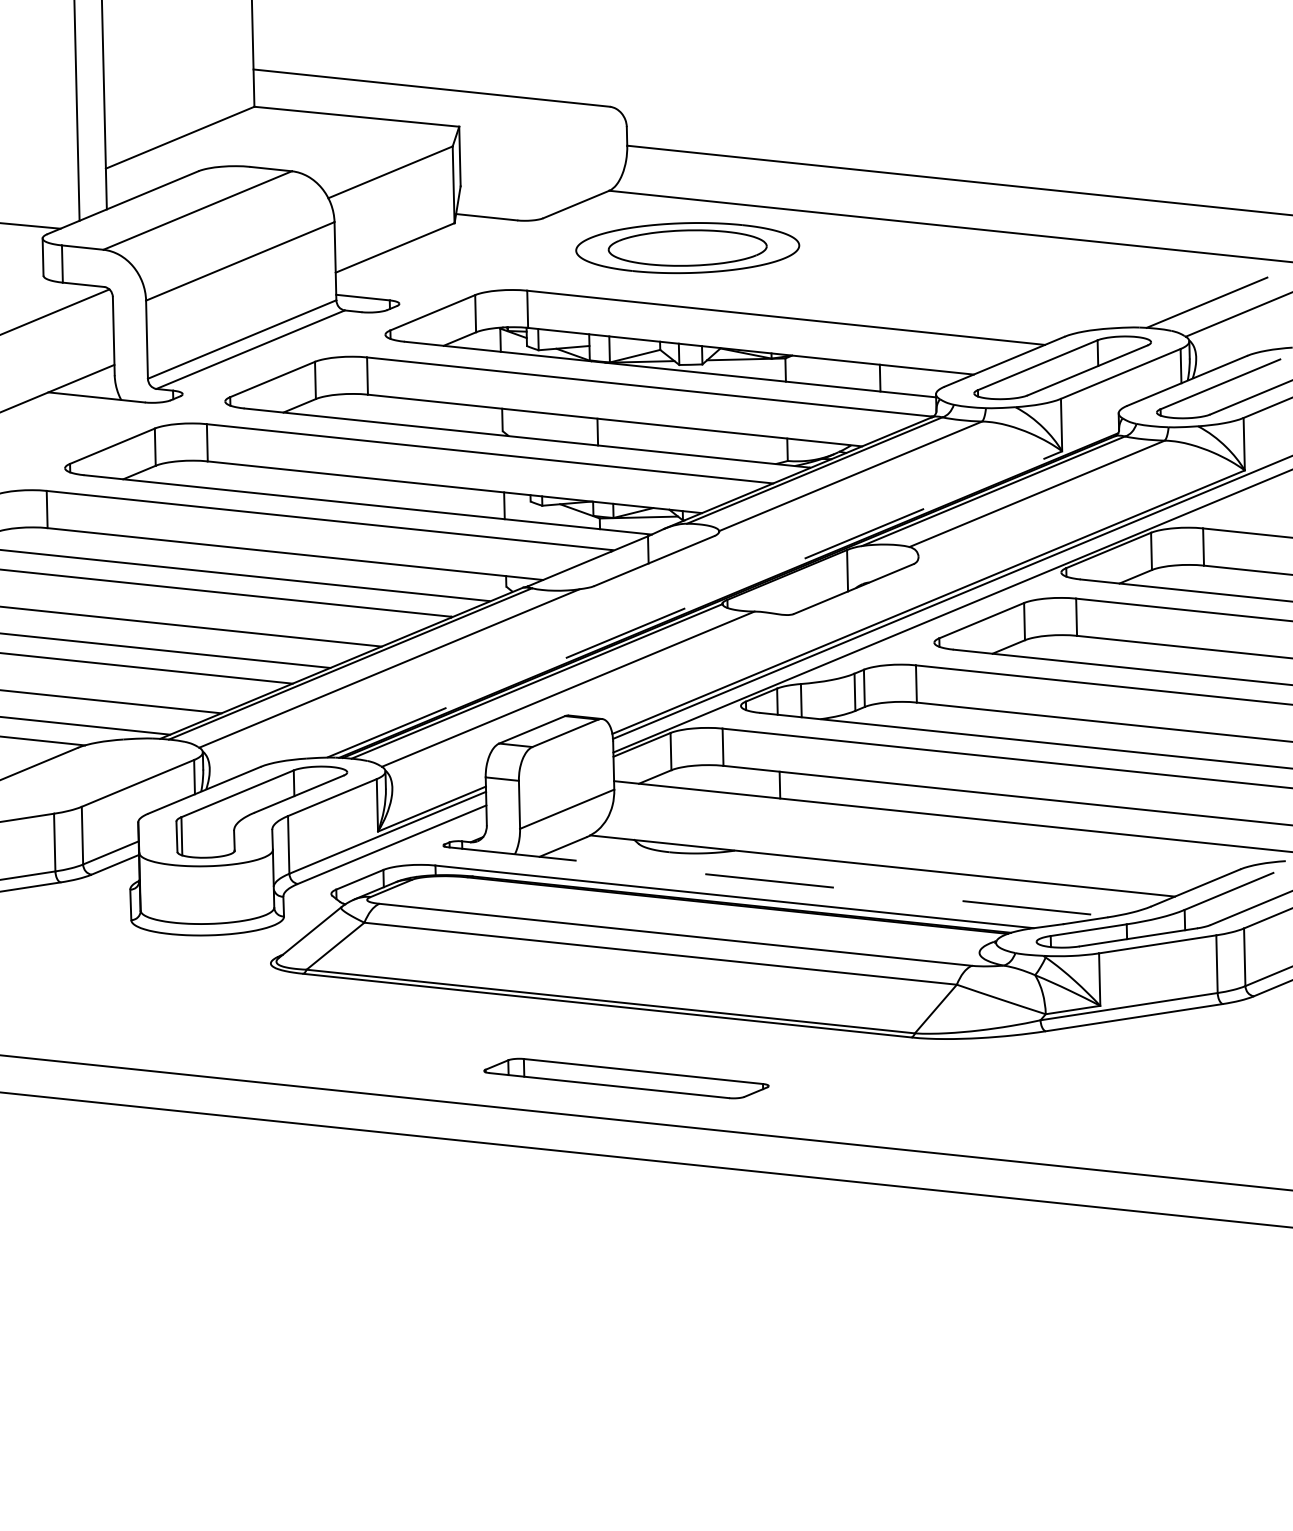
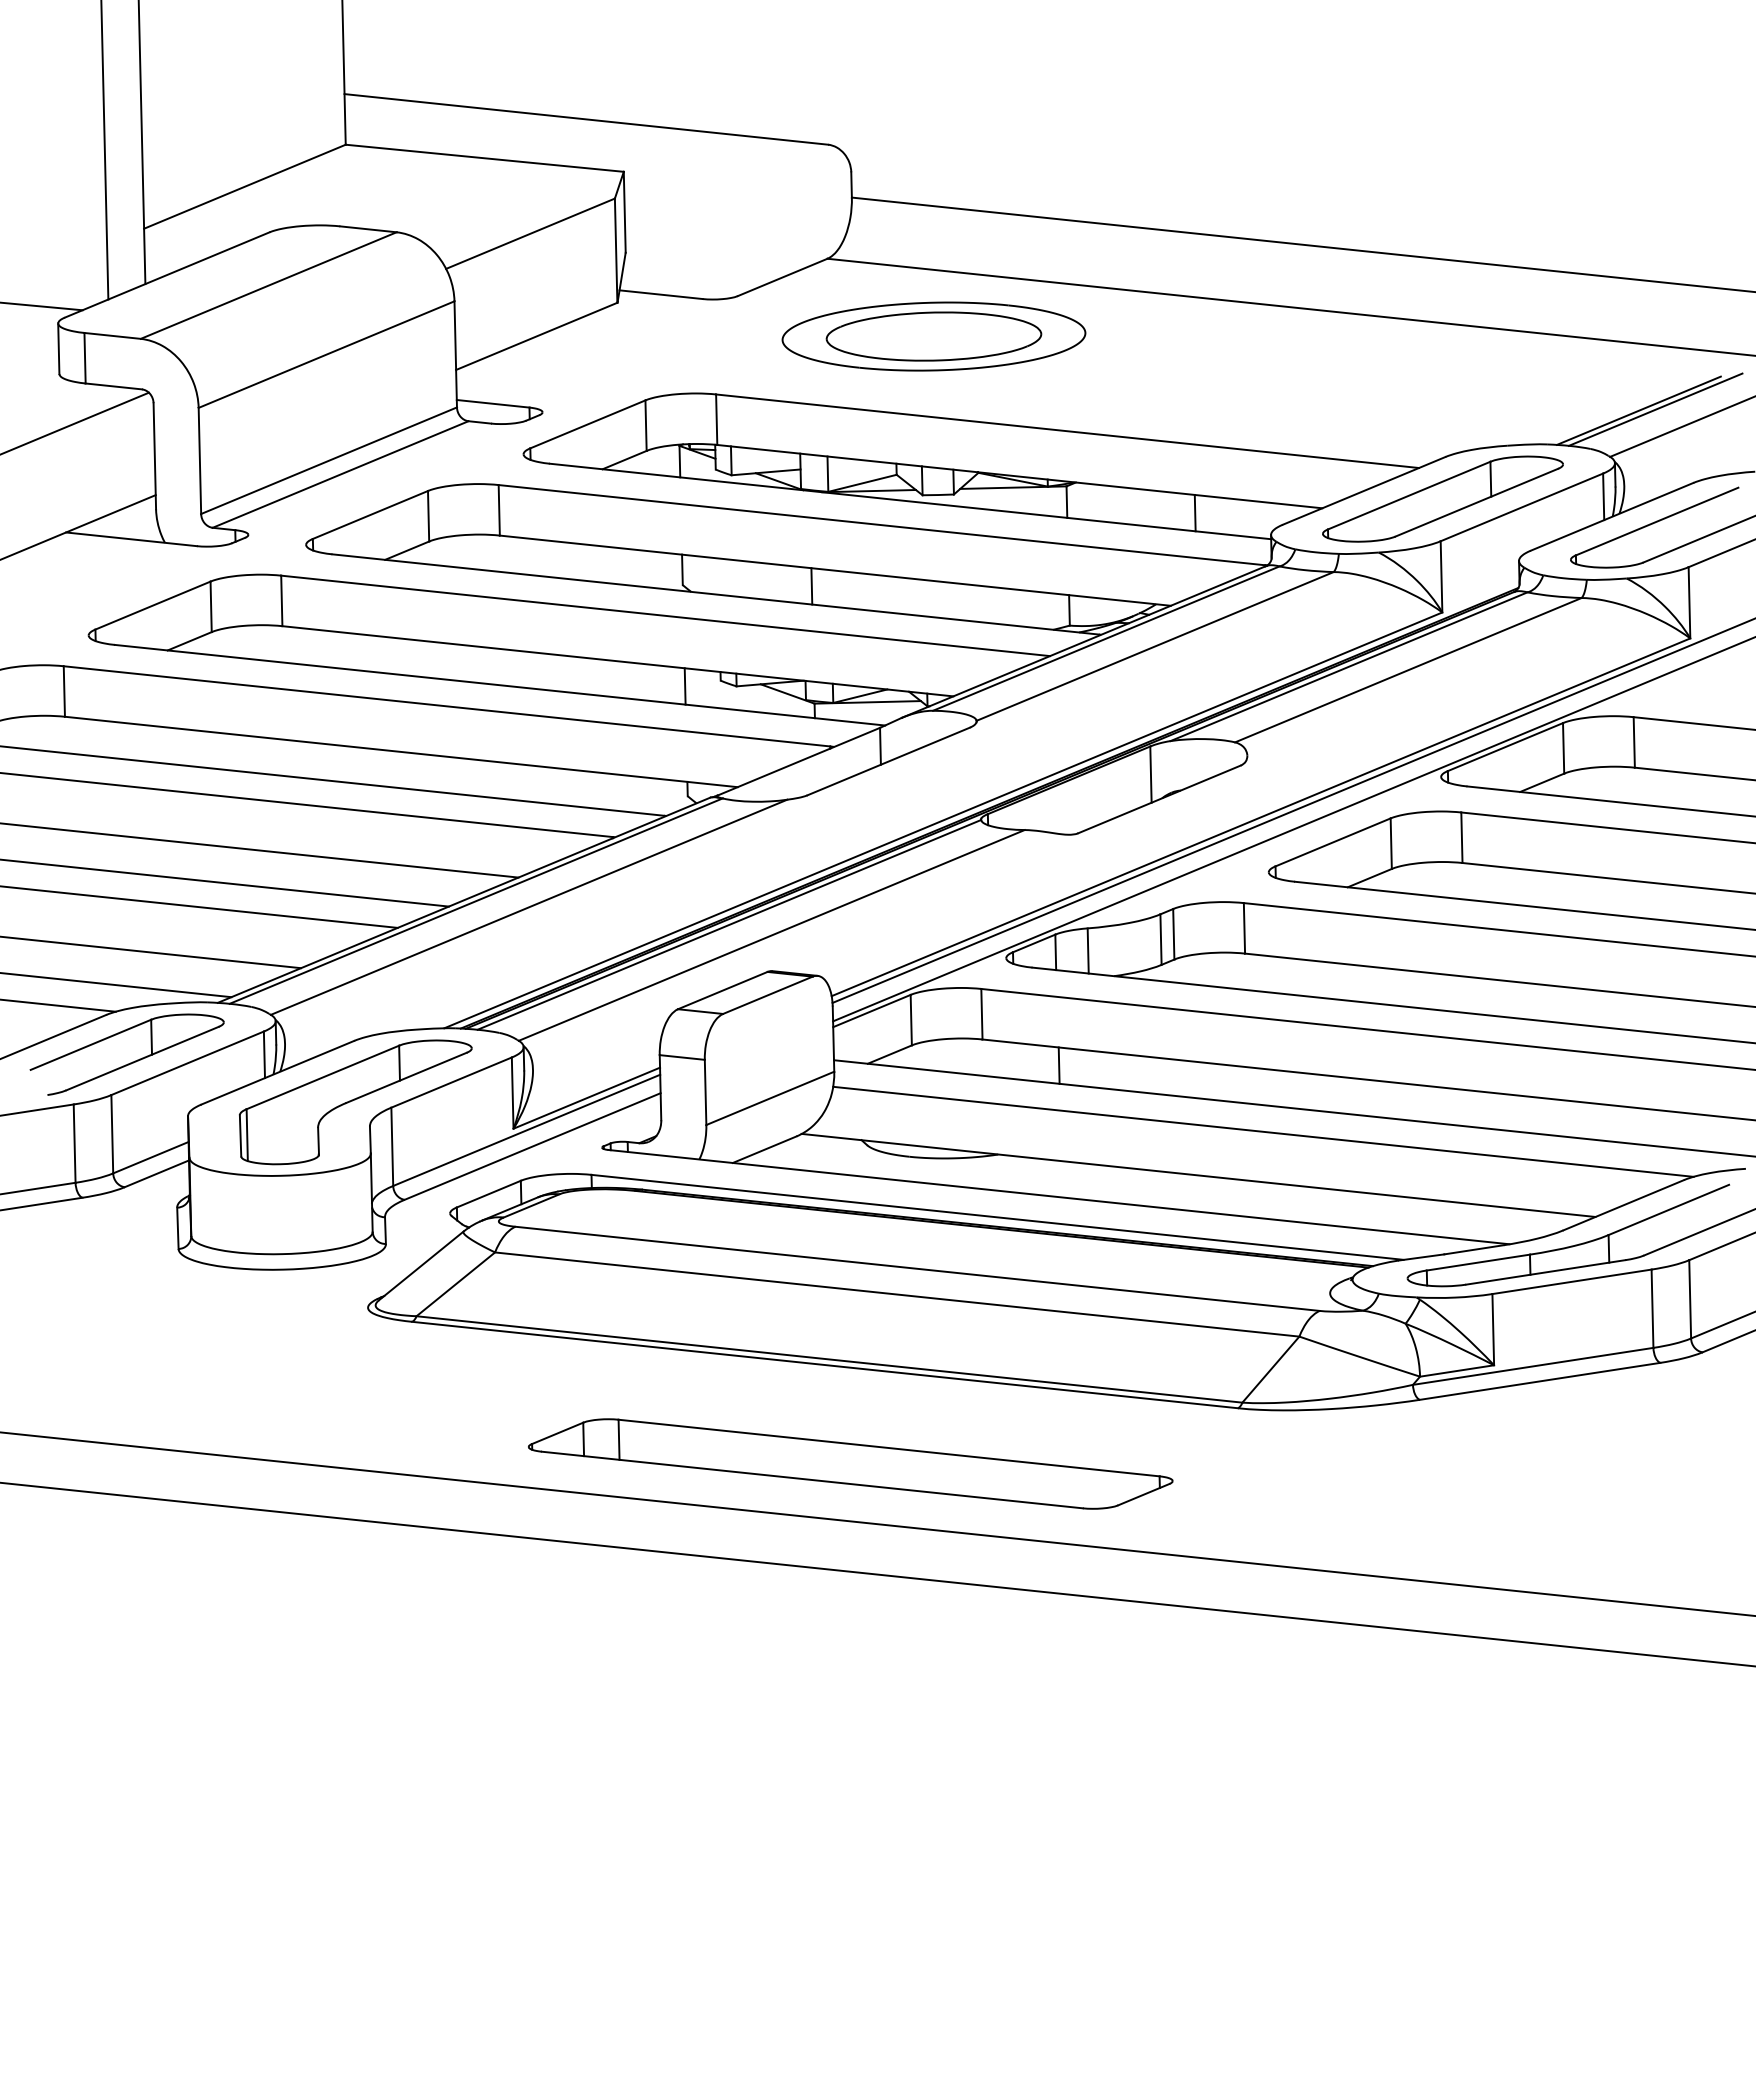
line: (1219, 301) -> (1655, 409), added
line: (694, 604) -> (943, 820), dashed -> solid
part: (95, 782) -> (130, 1062), added
line: (930, 833) -> (1263, 1131), added
line: (779, 882) -> (1058, 1197), dashed -> solid
part: (626, 1078) -> (850, 1463), size x1.67

